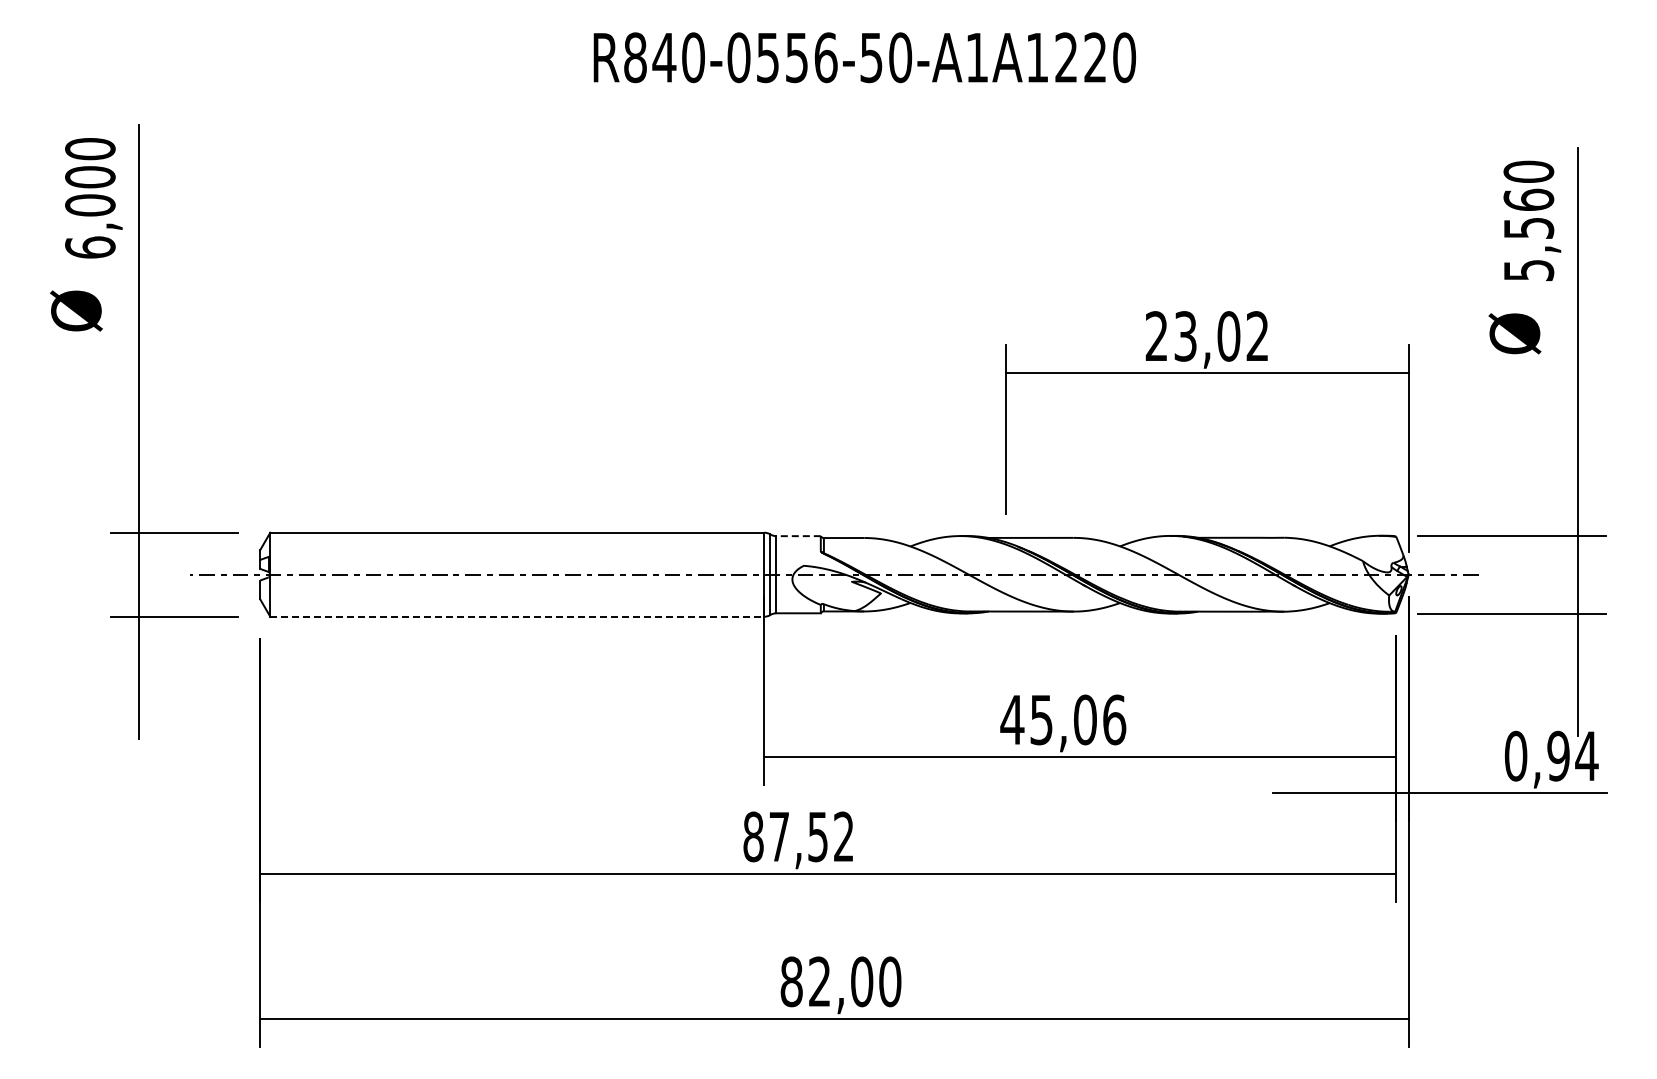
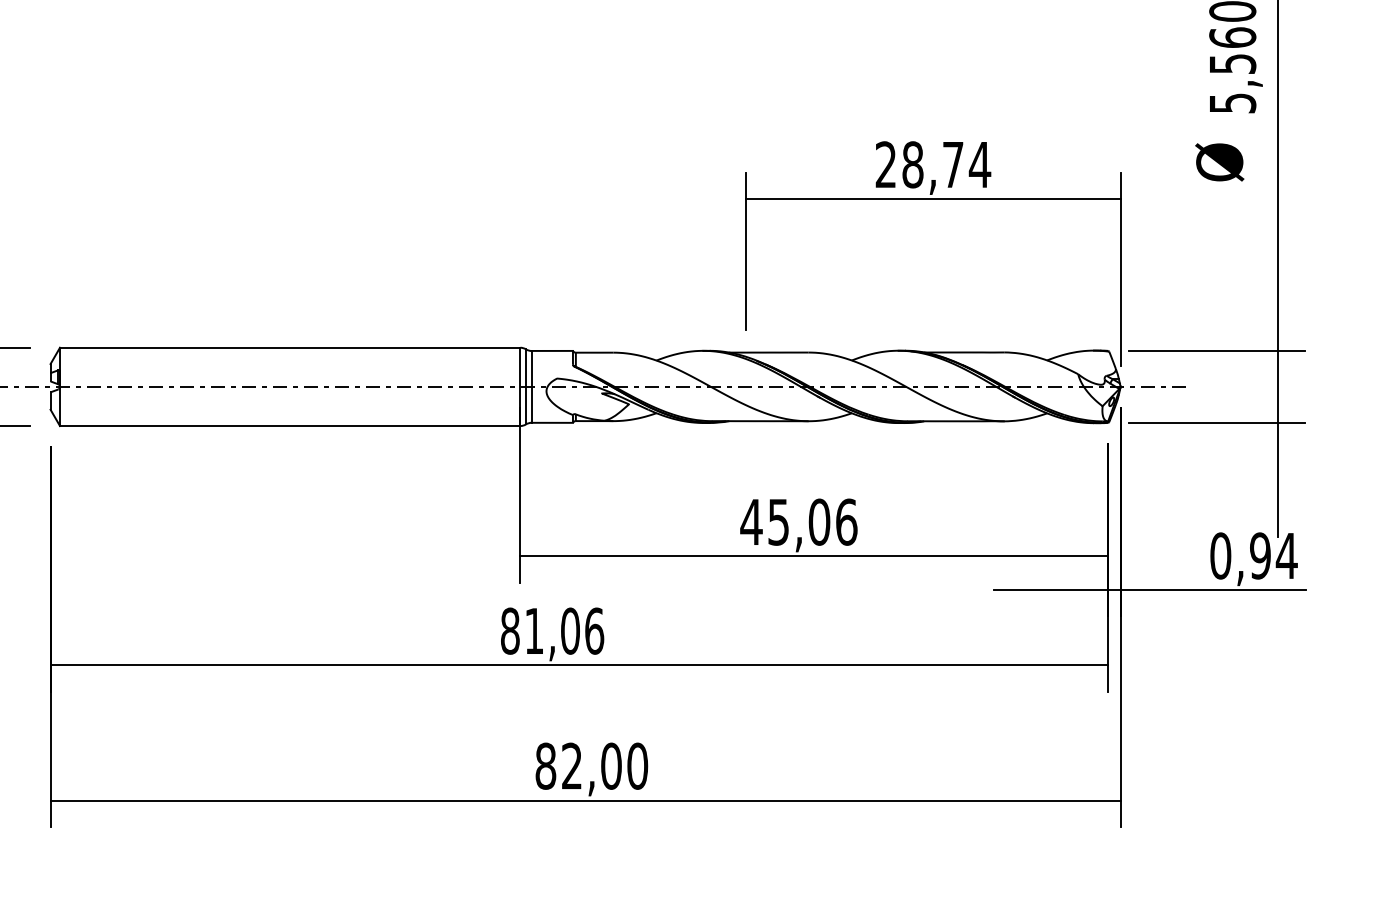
text: (1221, 336) -> (946, 164), 23,02 -> 28,74
line: (798, 536) -> (552, 351), dashed -> solid
line: (517, 616) -> (290, 425), dashed -> solid
text: (811, 836) -> (564, 630), 87,52 -> 81,06

